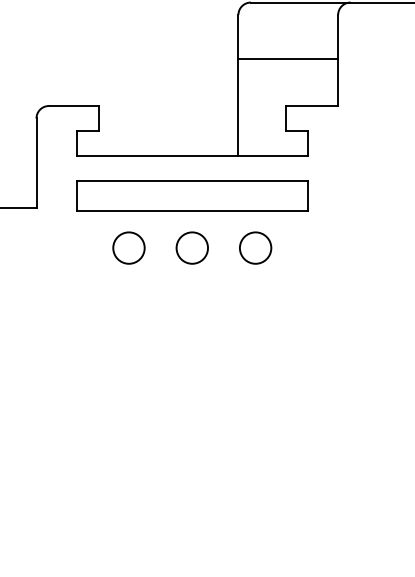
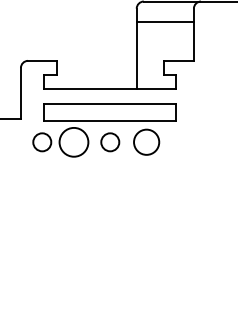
line: (286, 58) -> (164, 21), moved
circle: (74, 248) -> (42, 142), added
circle: (128, 248) -> (73, 142), size x1.6
circle: (255, 248) -> (146, 142), size x1.4

